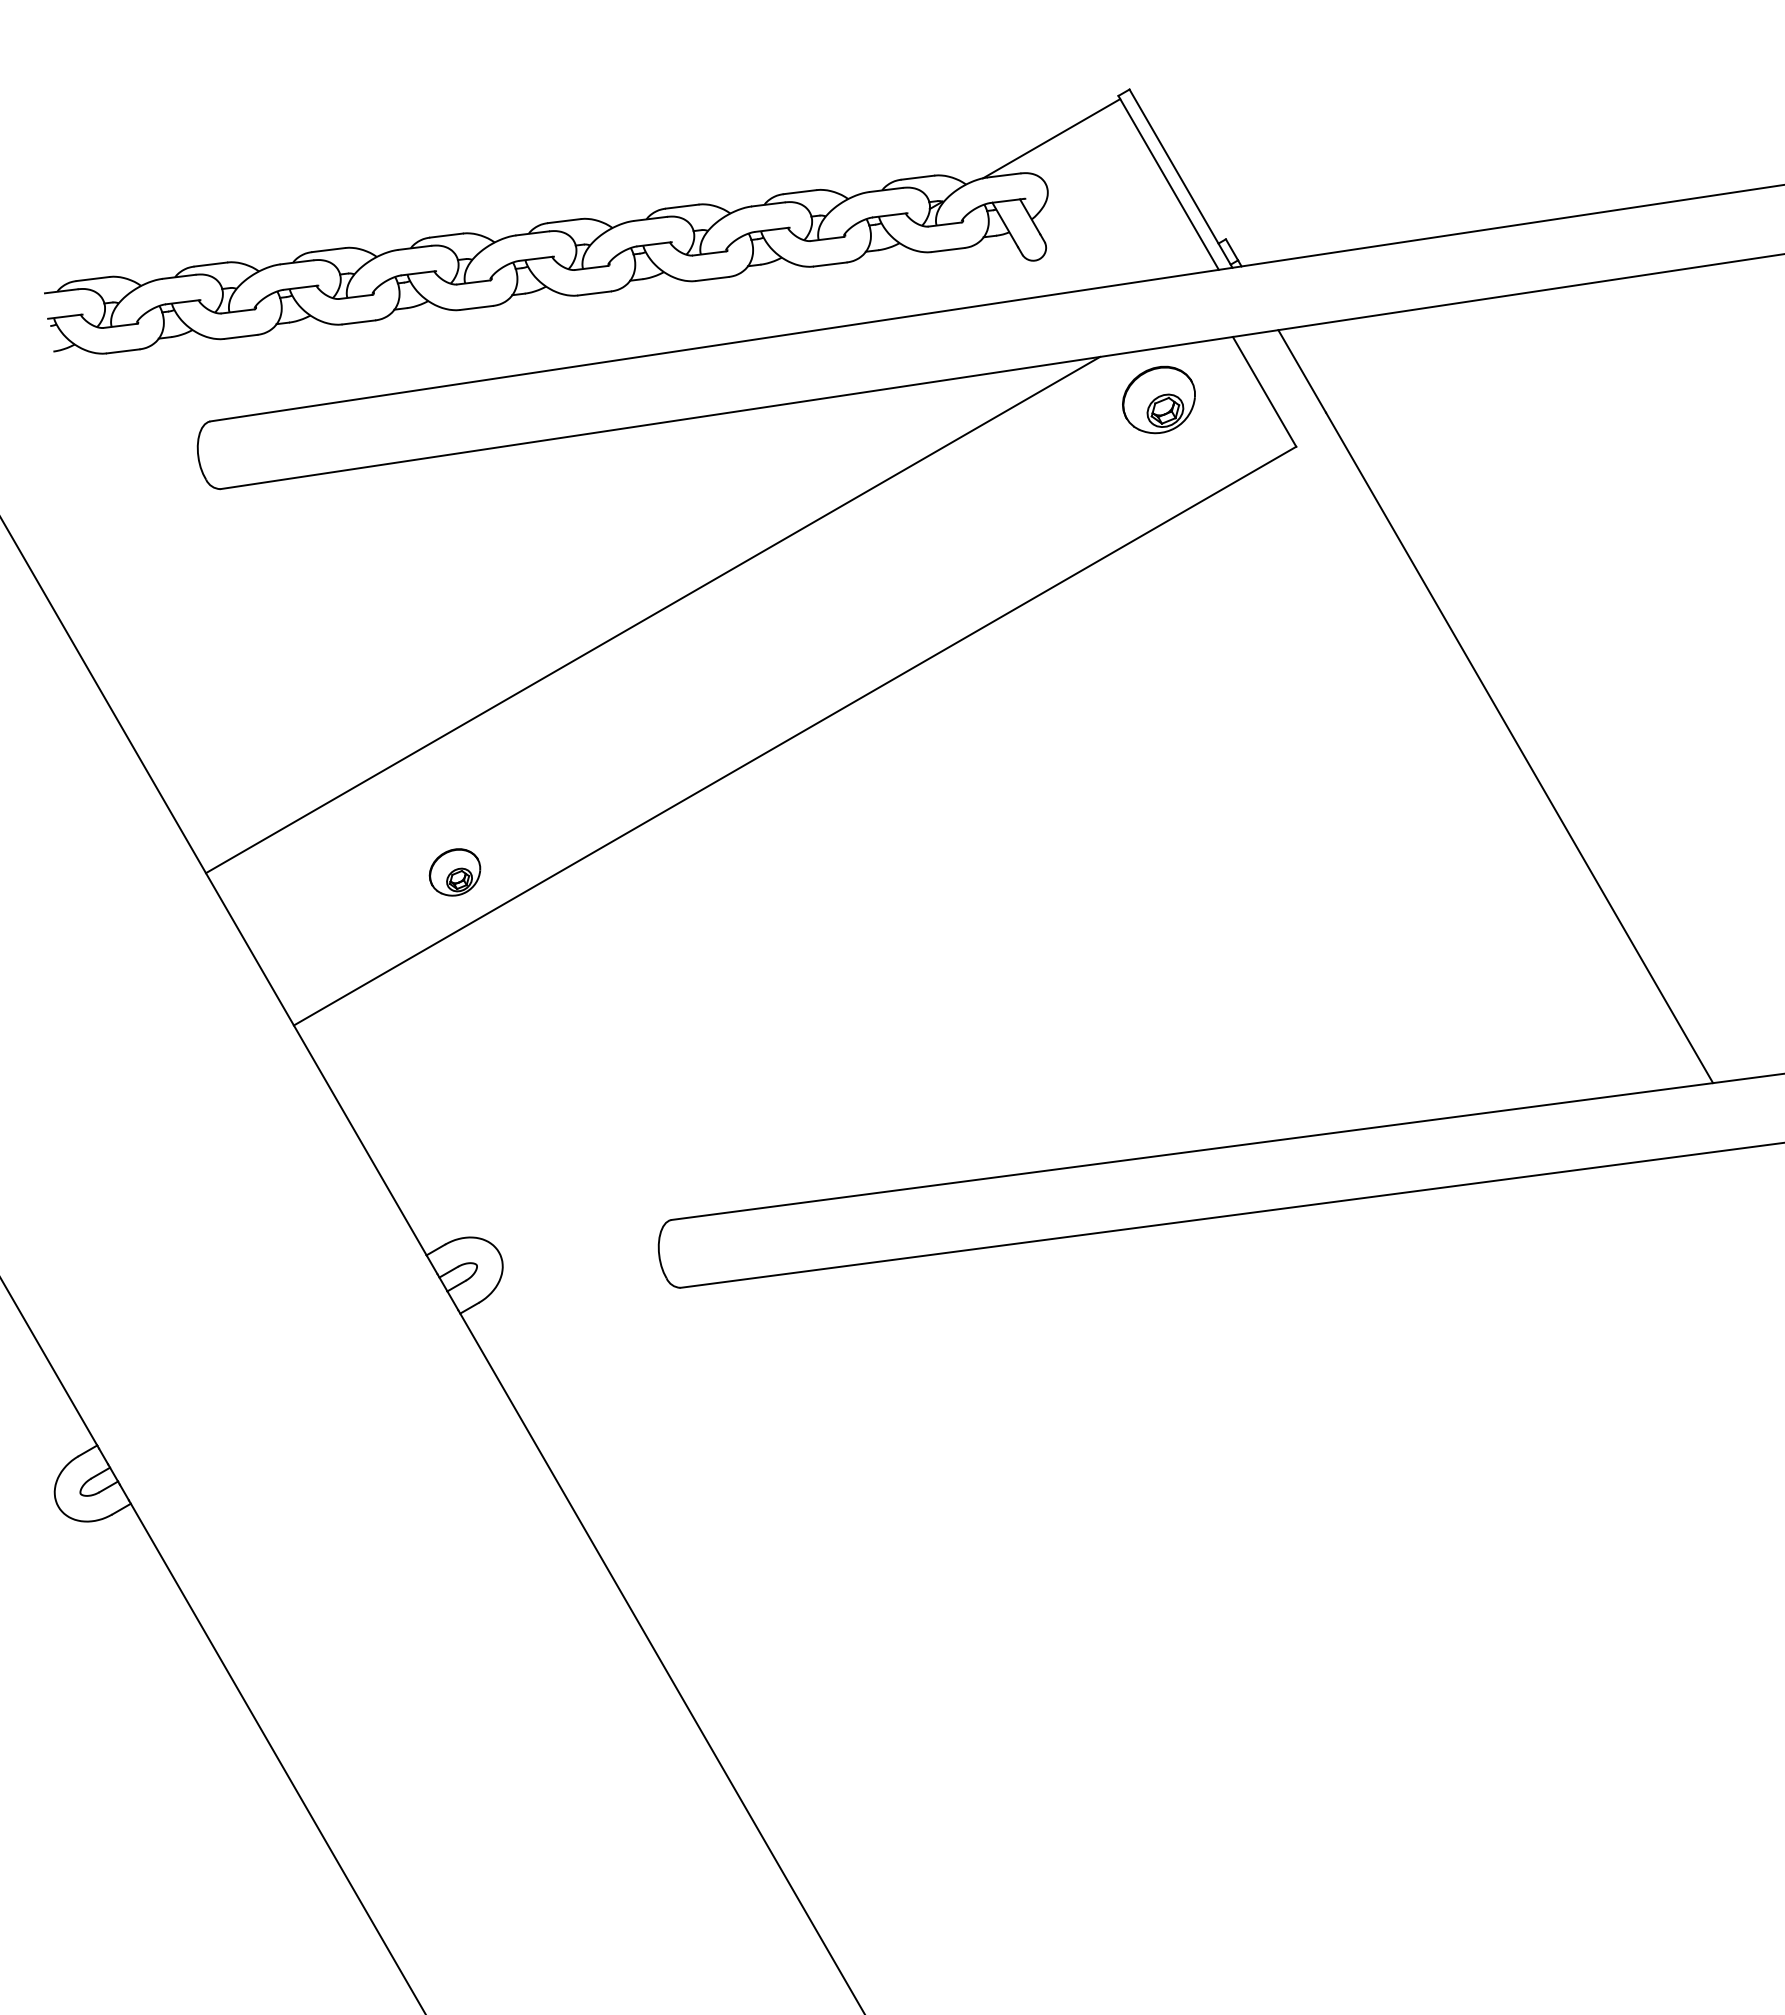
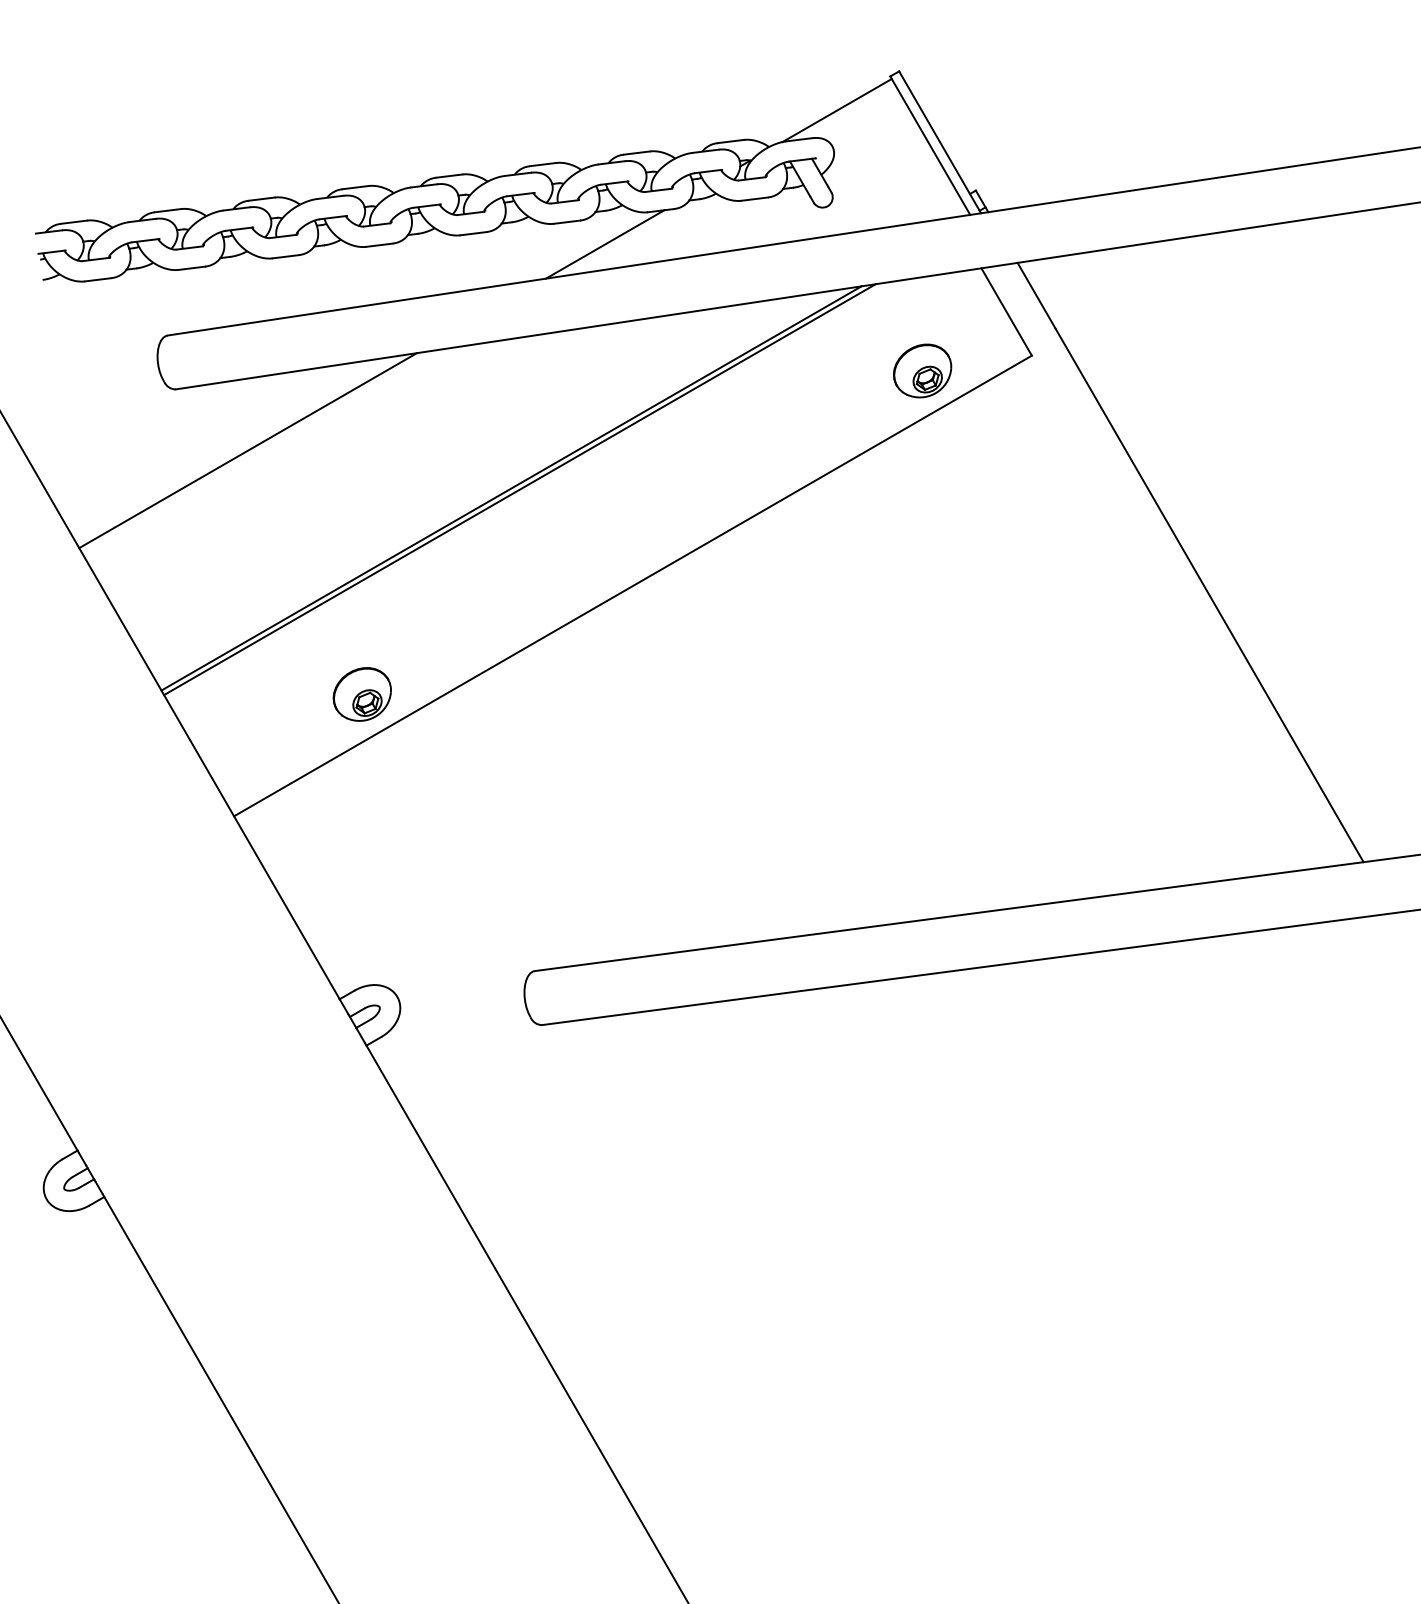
line: (759, 306) -> (604, 244), added
part: (1158, 399) -> (922, 370), moved
line: (311, 565) -> (248, 450), added
line: (642, 613) -> (511, 488), added
part: (454, 872) -> (361, 694), size x1.43

